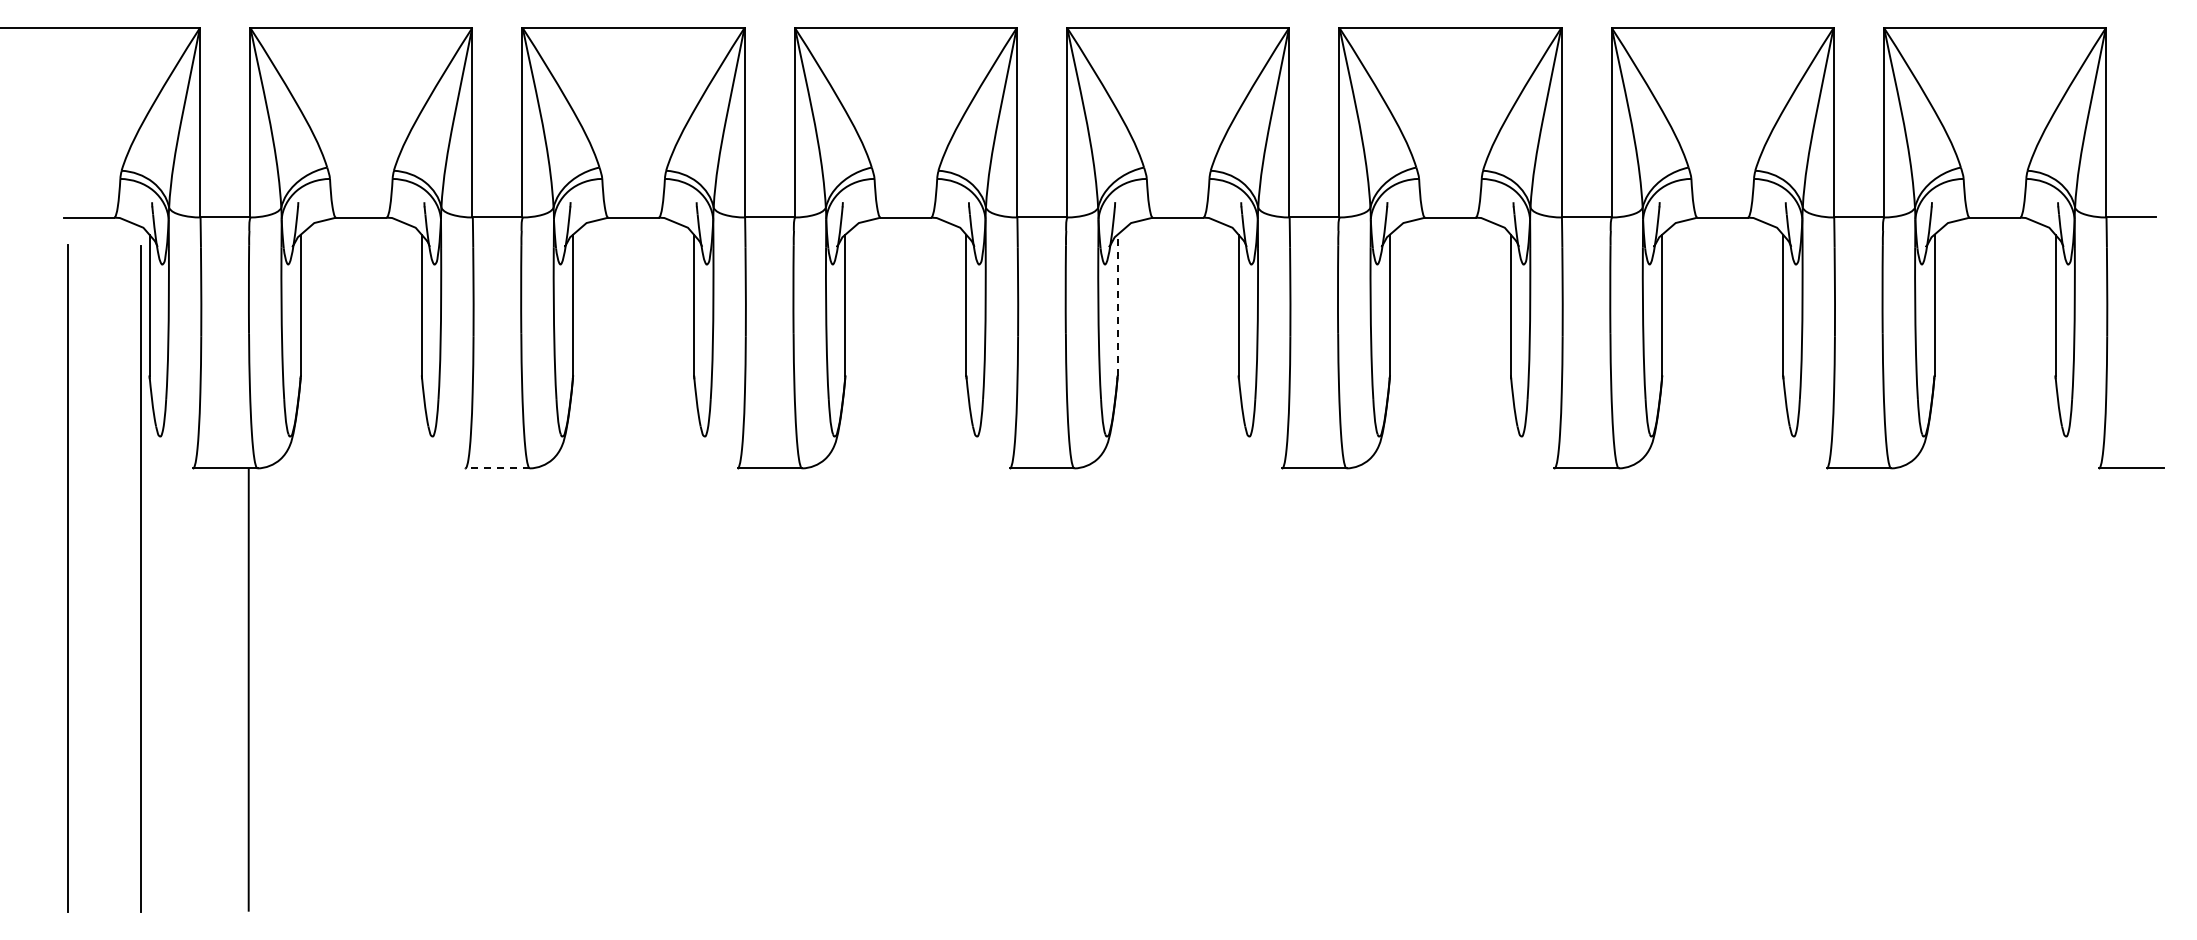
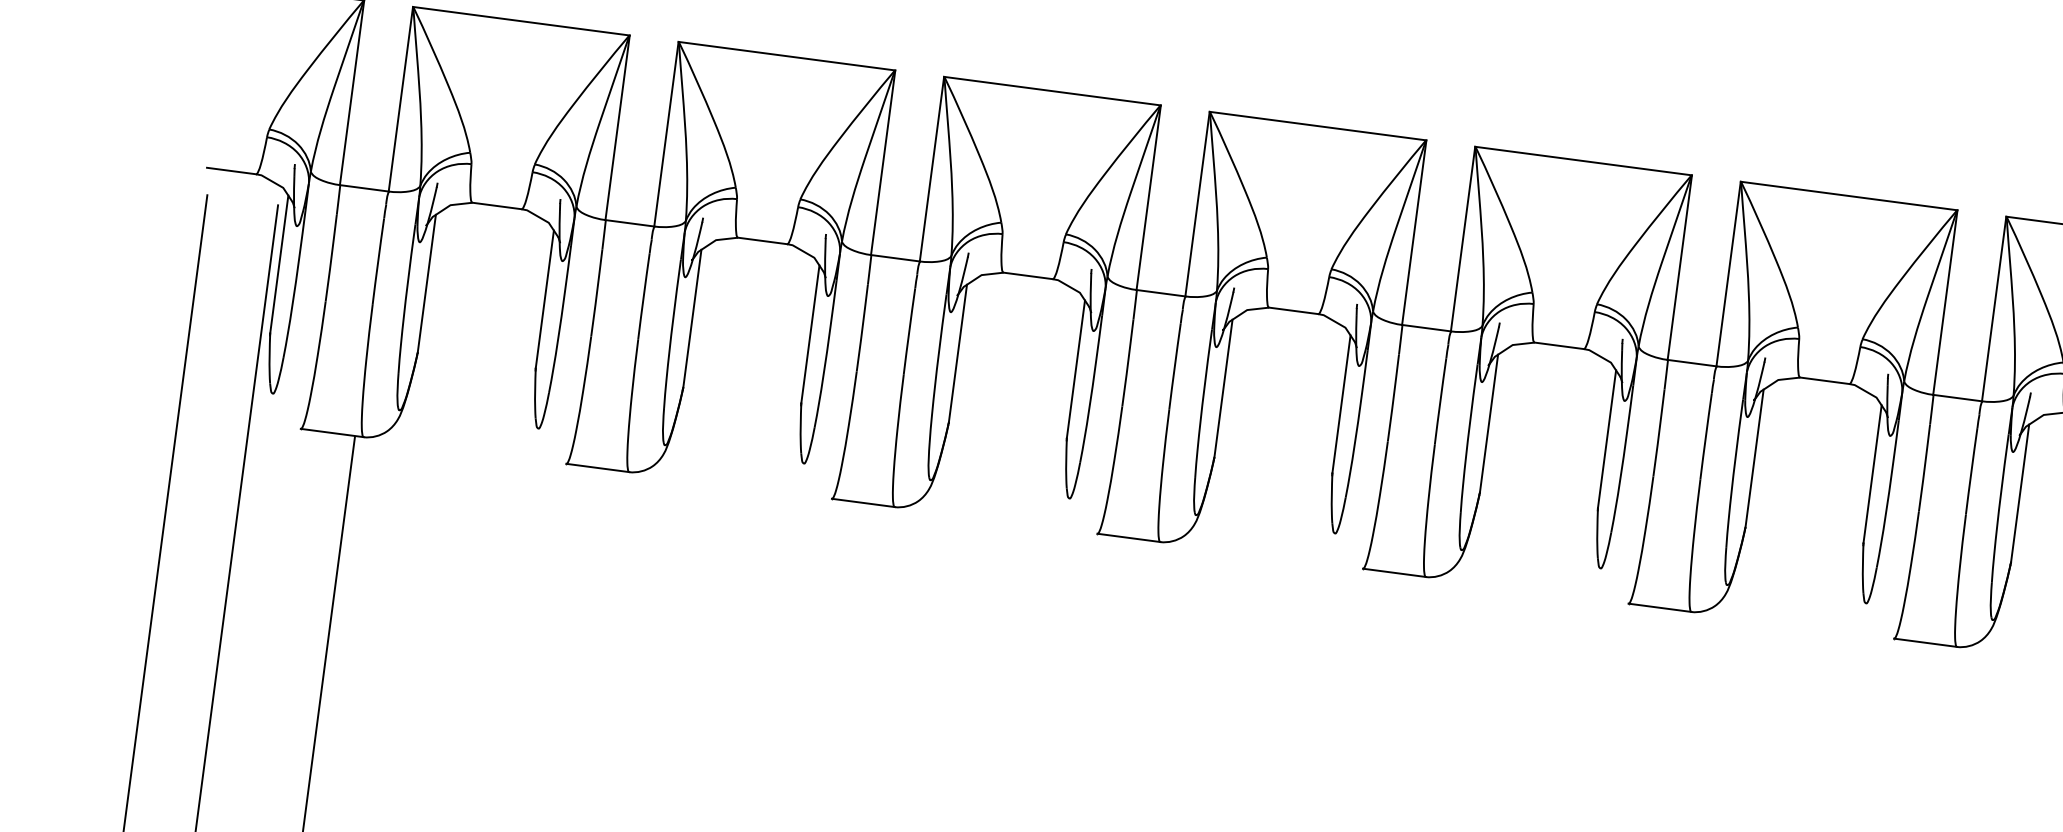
line: (1117, 305) -> (1223, 388), dashed -> solid
line: (497, 468) -> (597, 468), dashed -> solid

